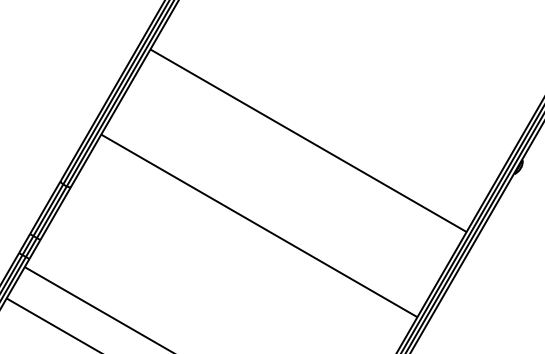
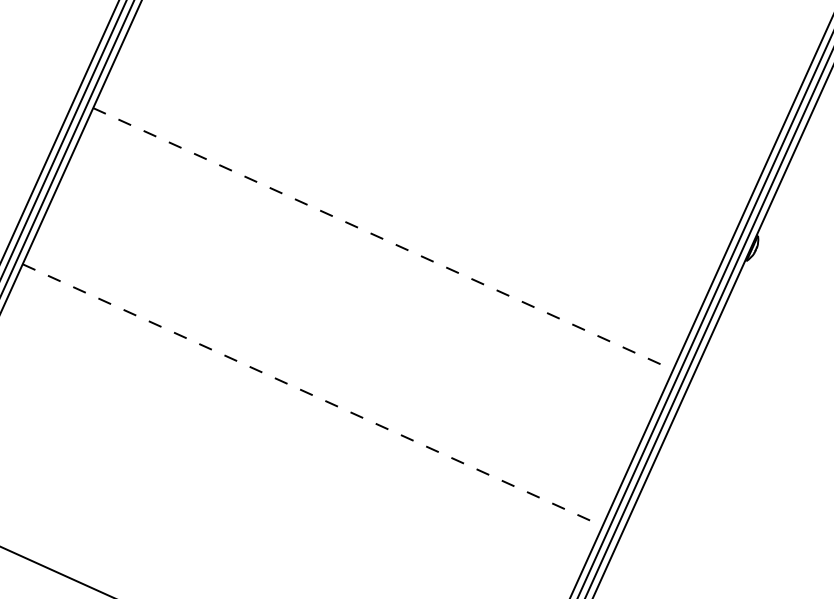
line: (308, 140) -> (383, 238), solid -> dashed
line: (259, 225) -> (312, 394), solid -> dashed

